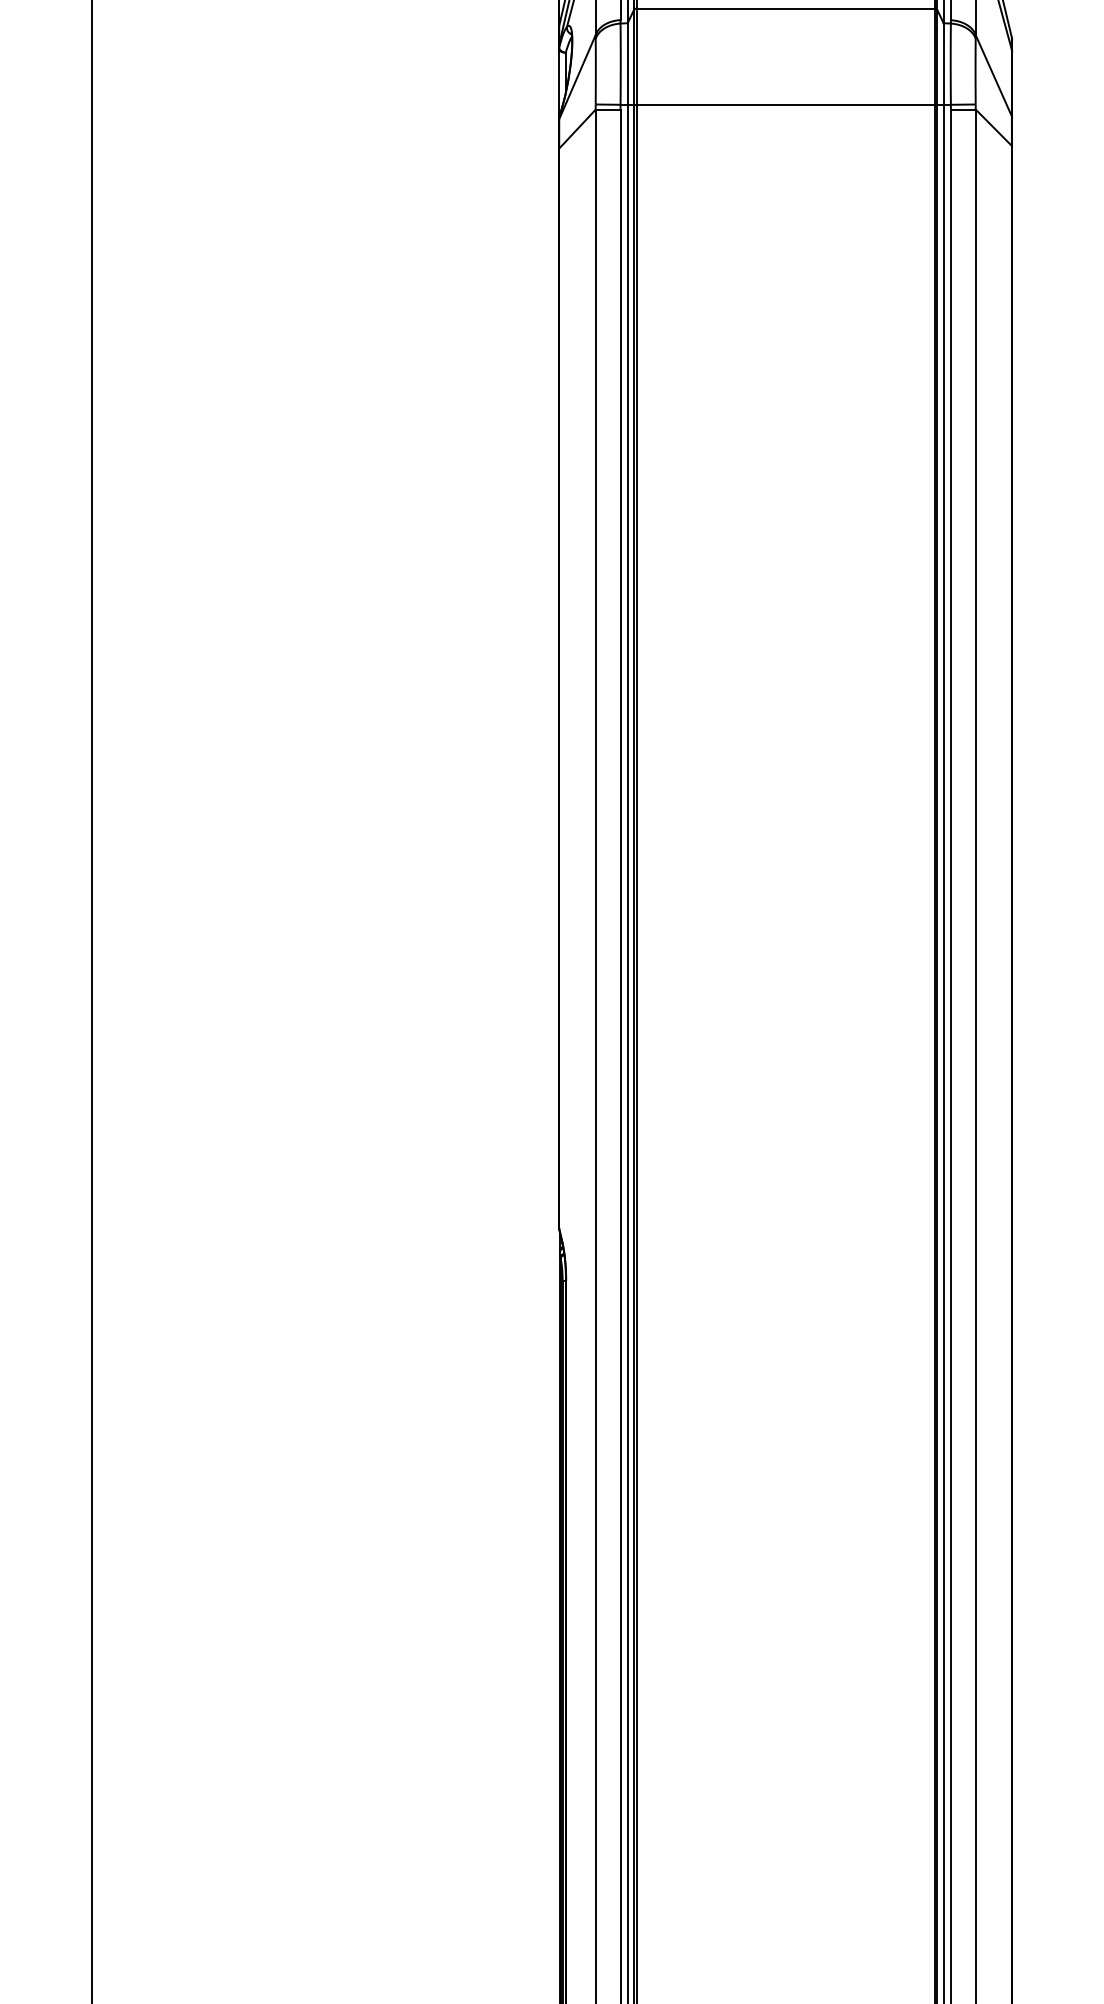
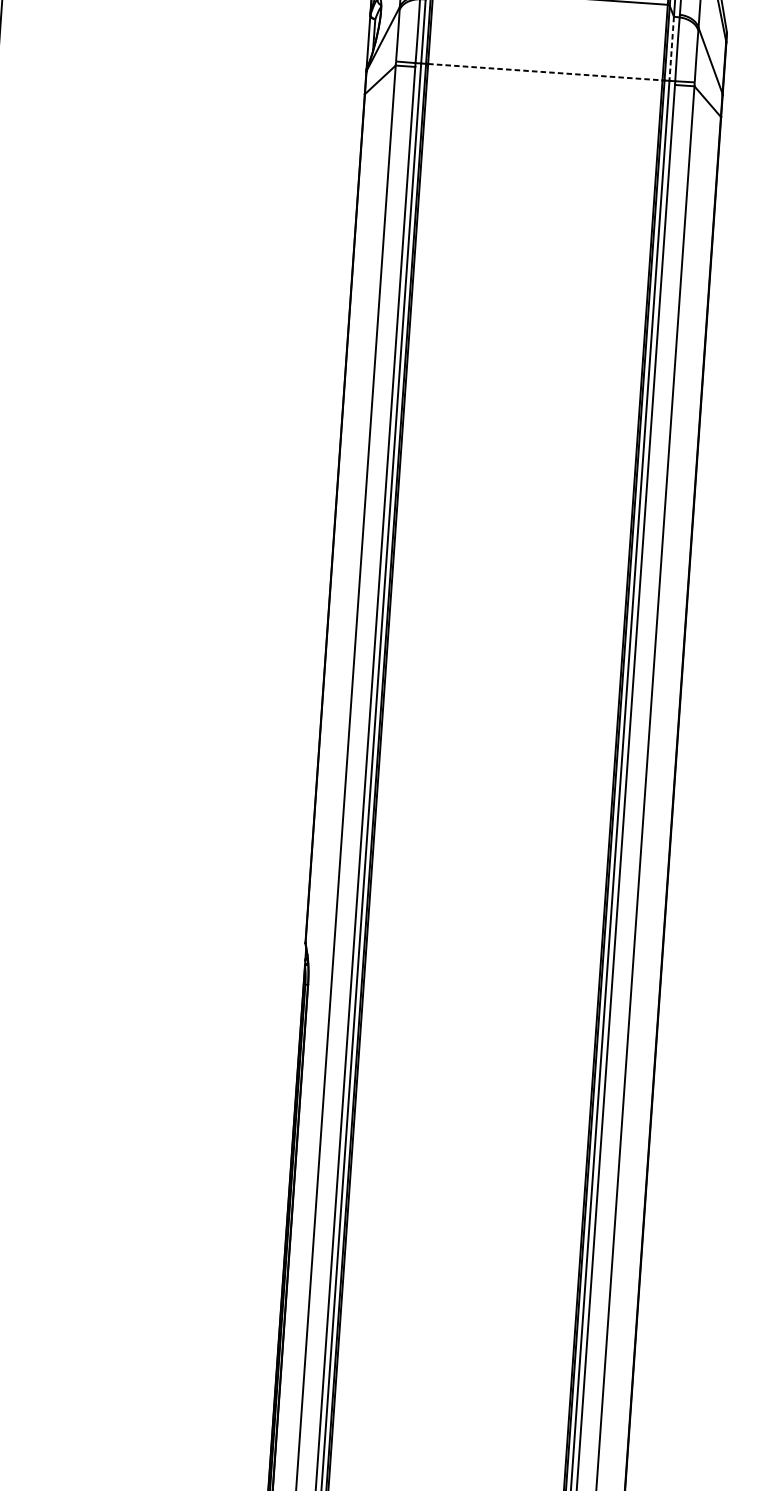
line: (943, 64) -> (671, 49), solid -> dashed
line: (786, 104) -> (546, 71), solid -> dashed

